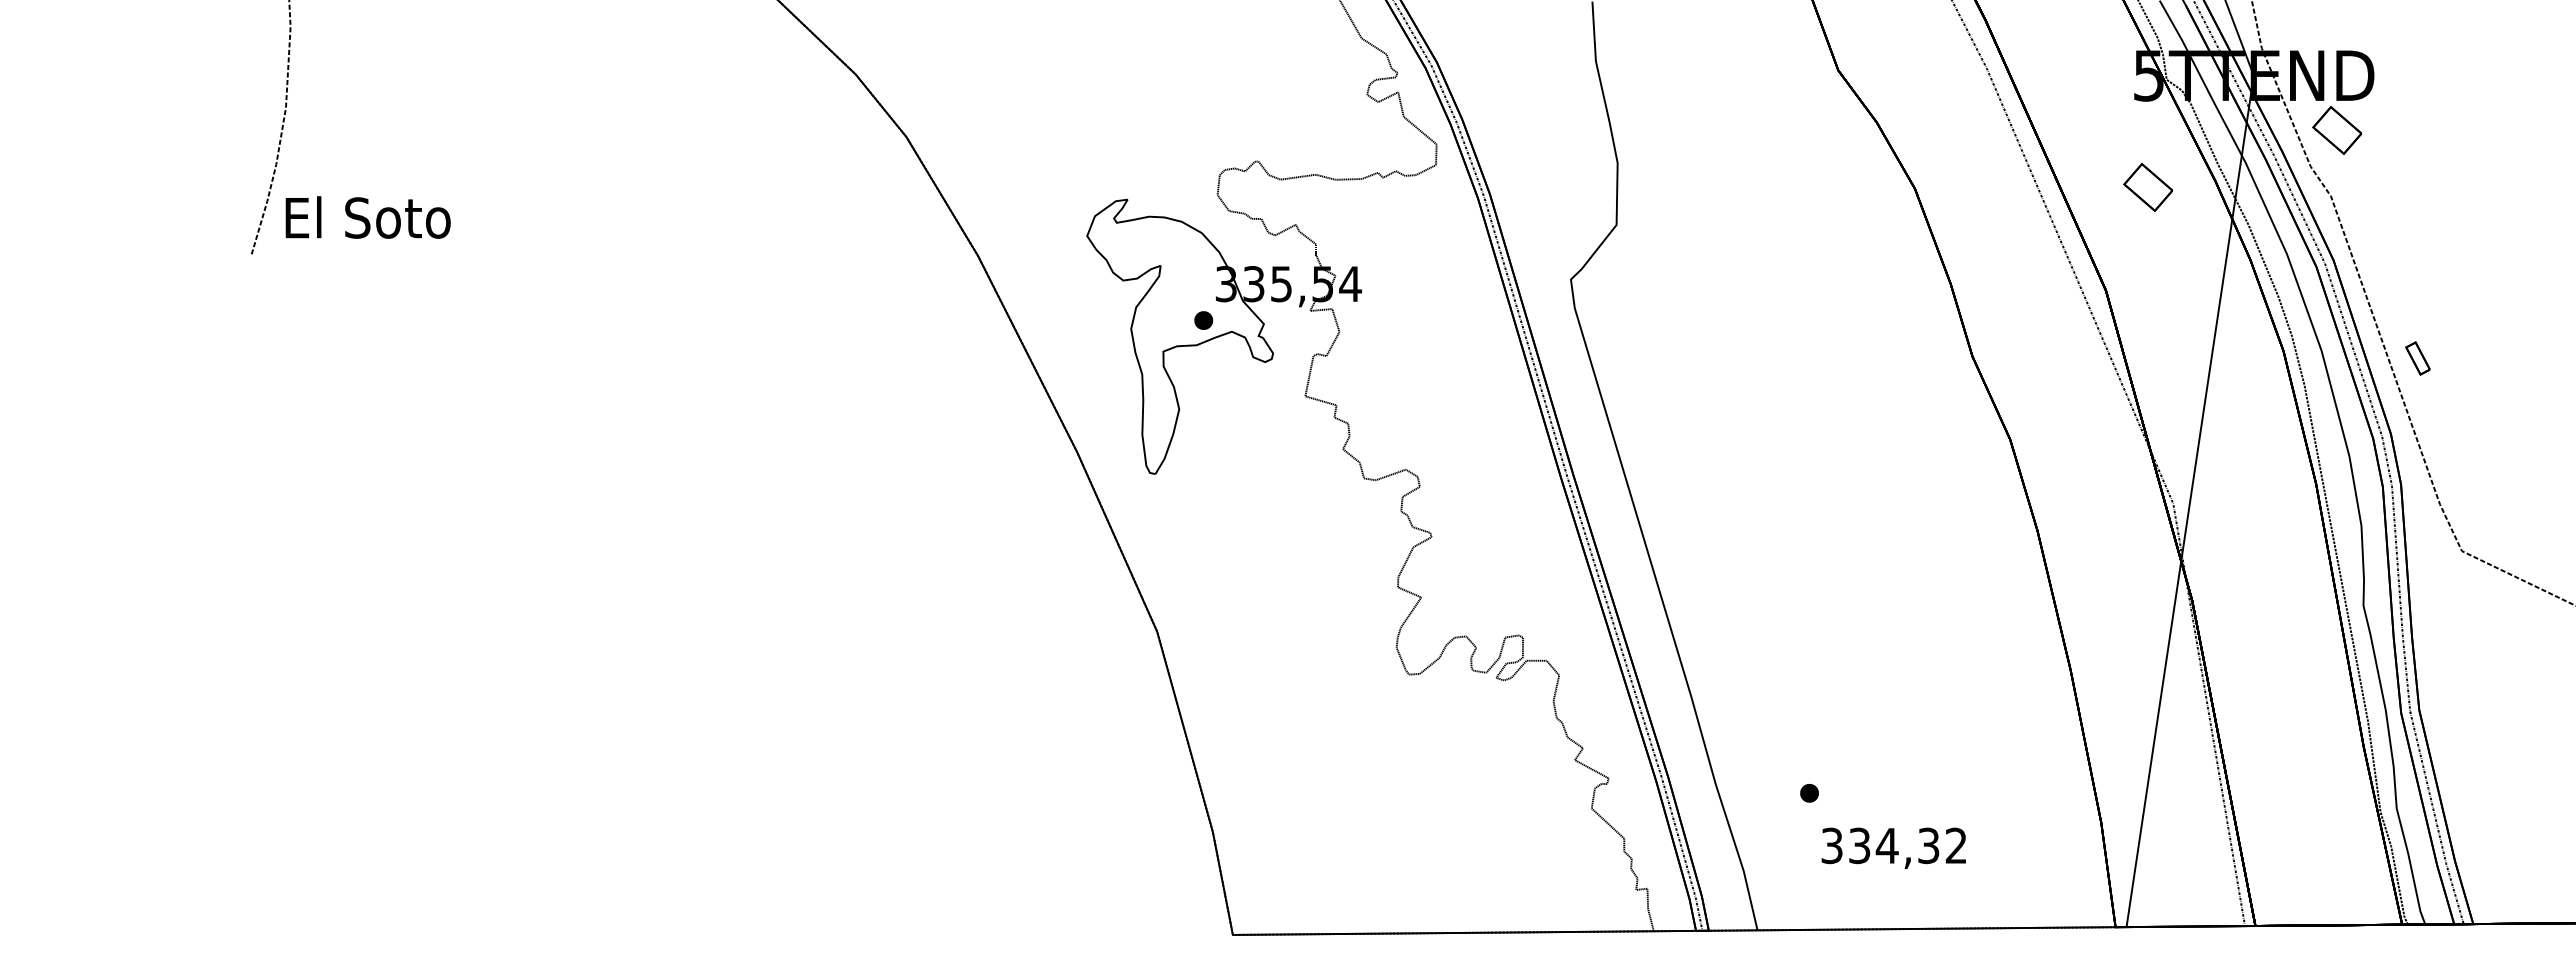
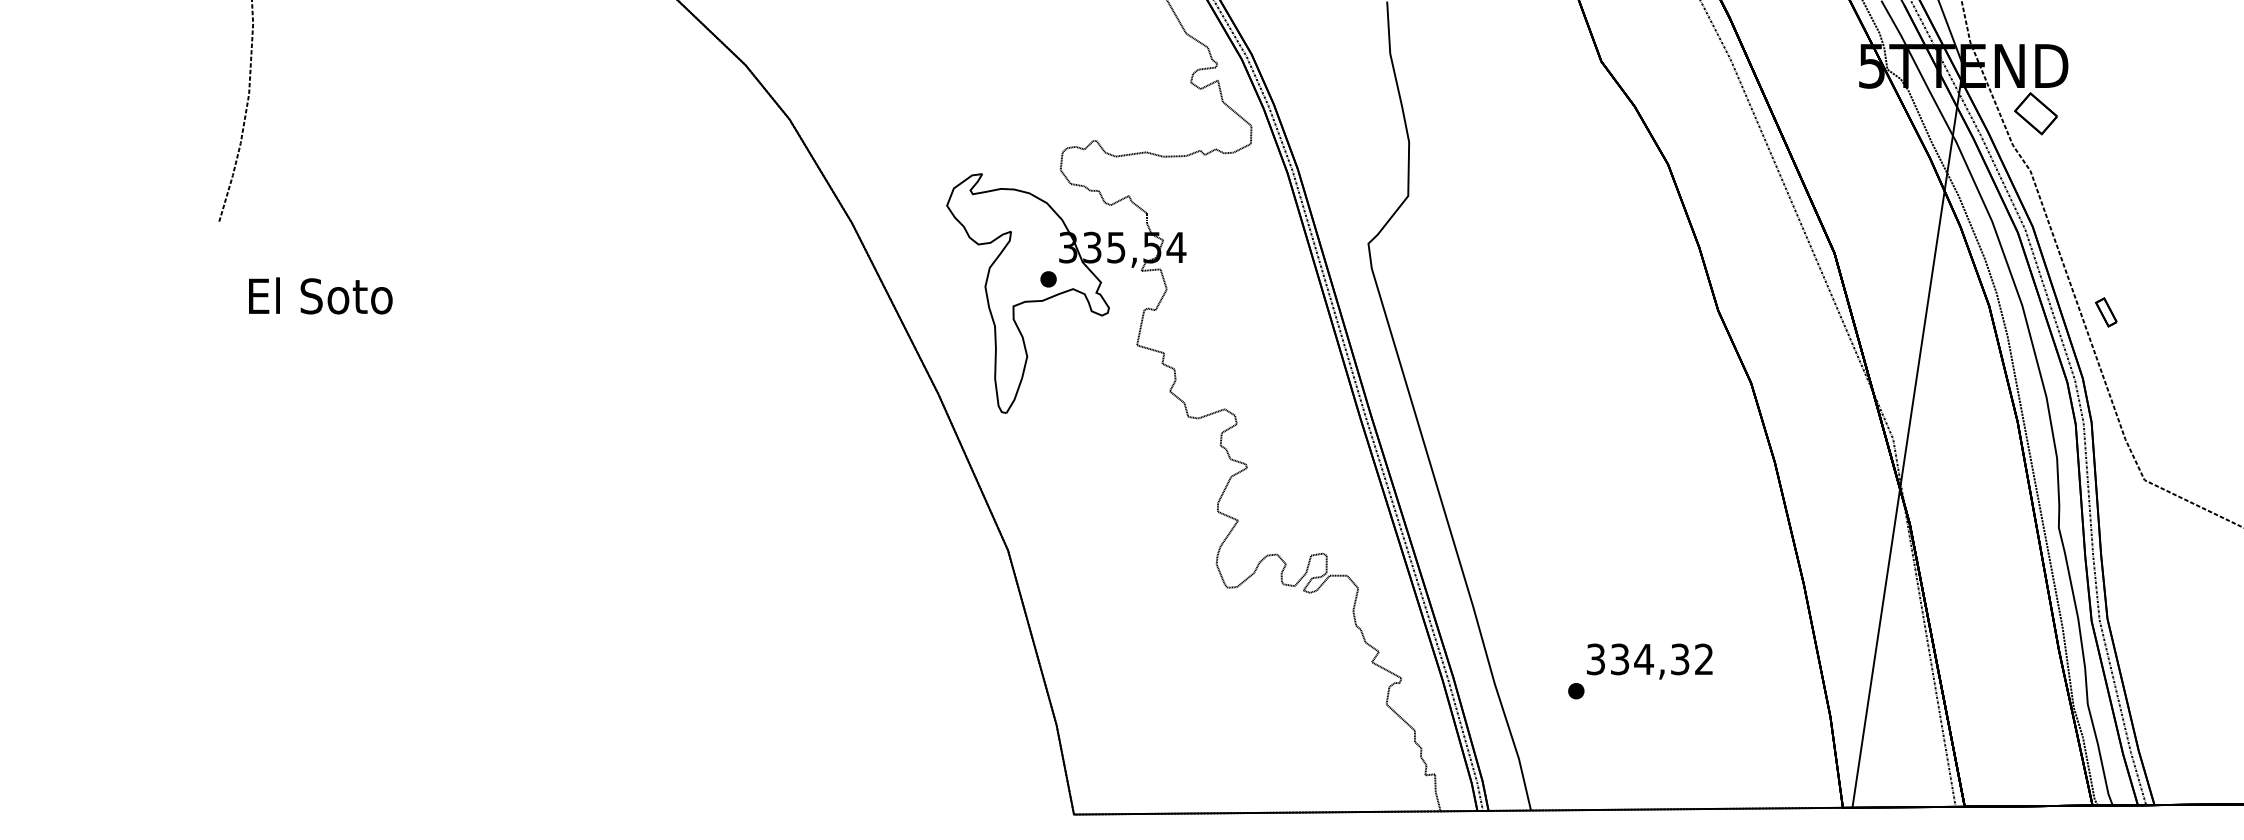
part: (2148, 187) -> (1871, 163), removed
text: (367, 217) -> (320, 295), moved
text: (1893, 847) -> (1649, 660), moved

